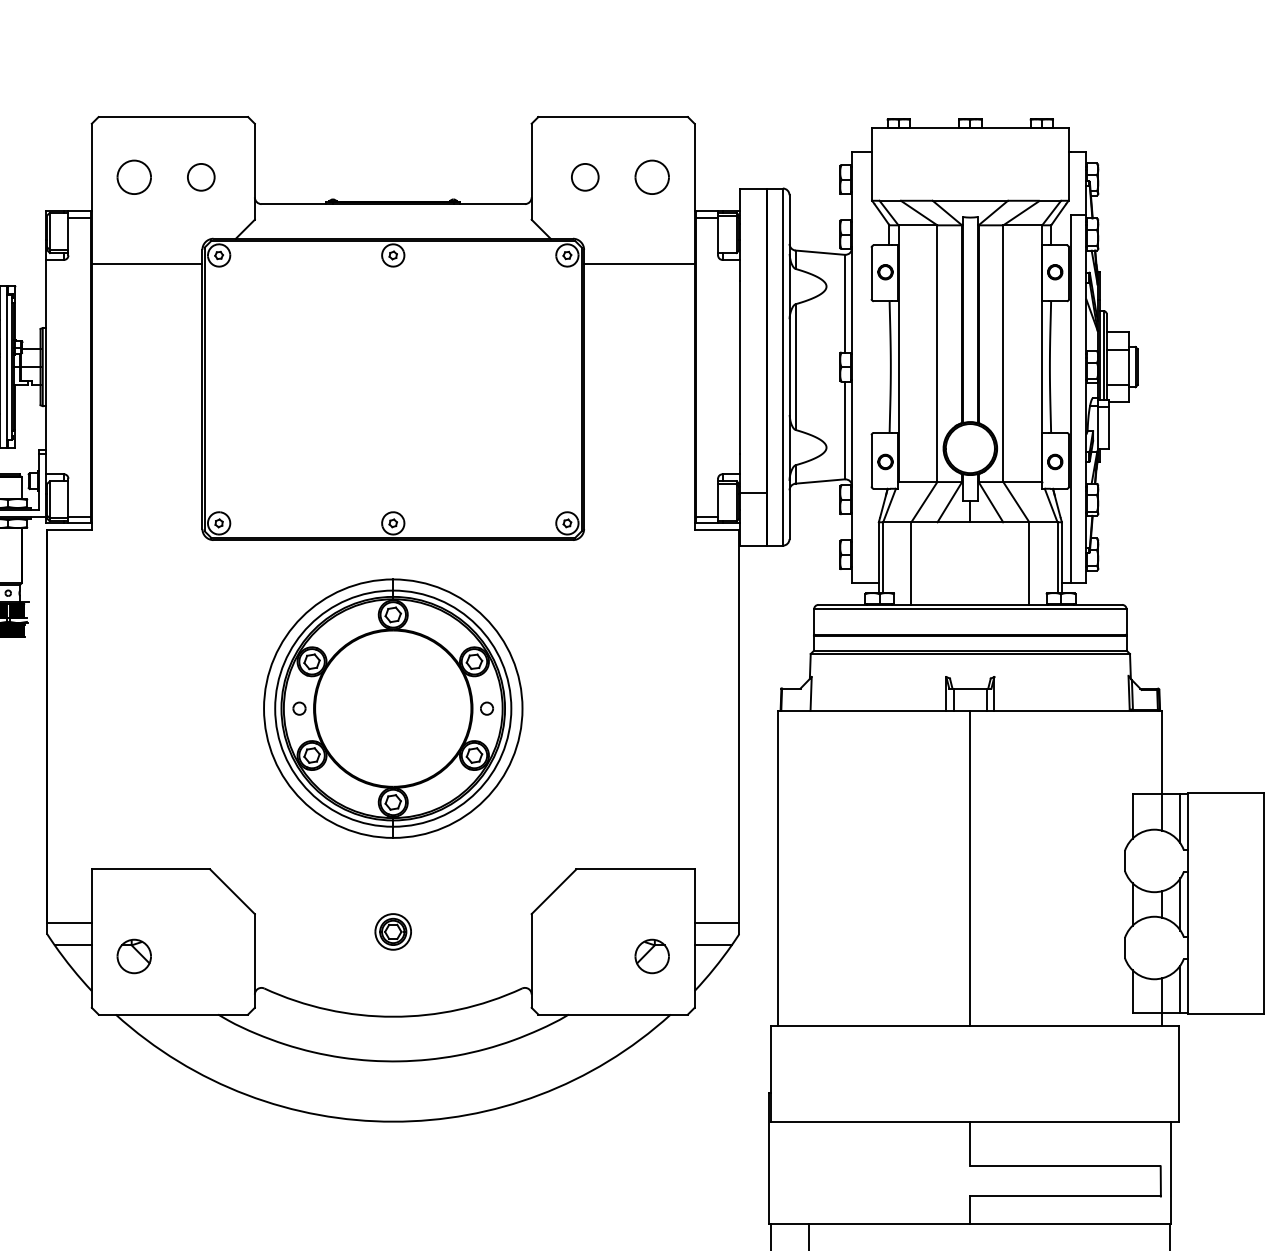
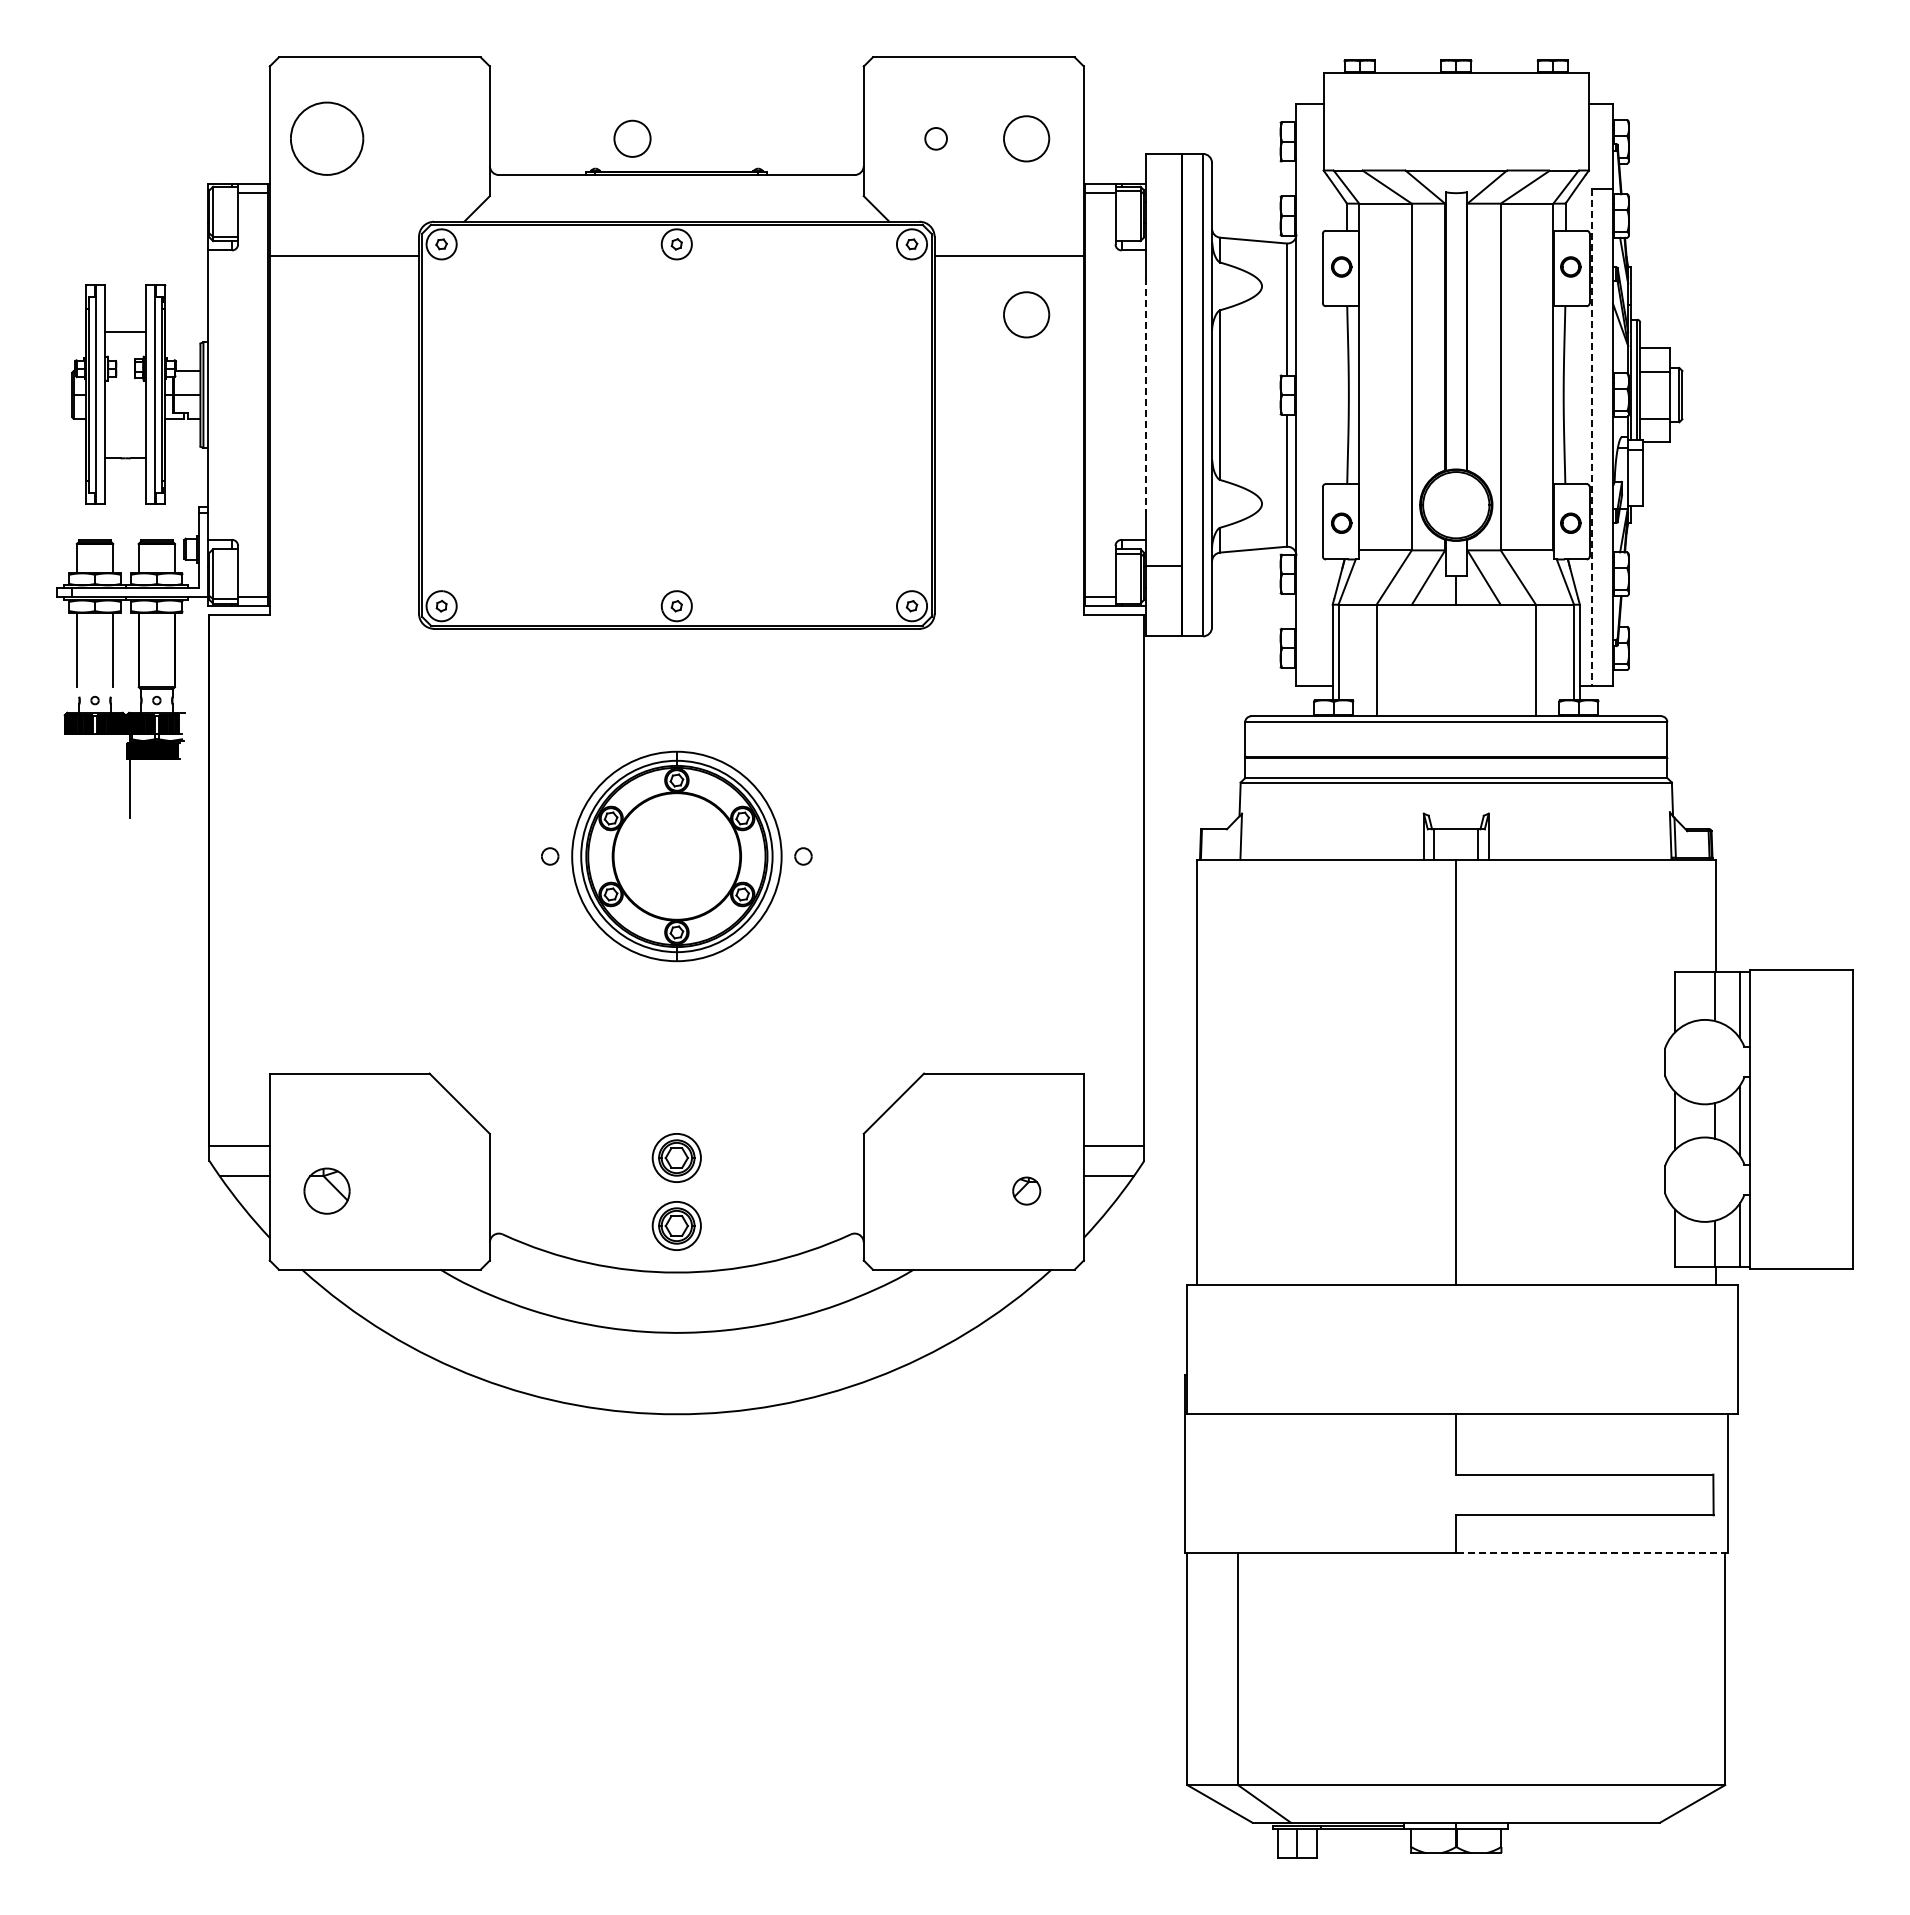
part: (133, 177) -> (326, 138), size x1.6
circle: (201, 177) -> (632, 138), moved
circle: (585, 177) -> (936, 138), size x0.6
part: (652, 307) -> (1026, 314), added
line: (740, 367) -> (1145, 395), solid -> dashed
line: (1070, 399) -> (1591, 438), solid -> dashed
part: (393, 708) -> (676, 856), size x0.6
part: (652, 955) -> (1026, 1190), size x0.6
part: (393, 981) -> (676, 1225), added
line: (1070, 1224) -> (1591, 1553), solid -> dashed

